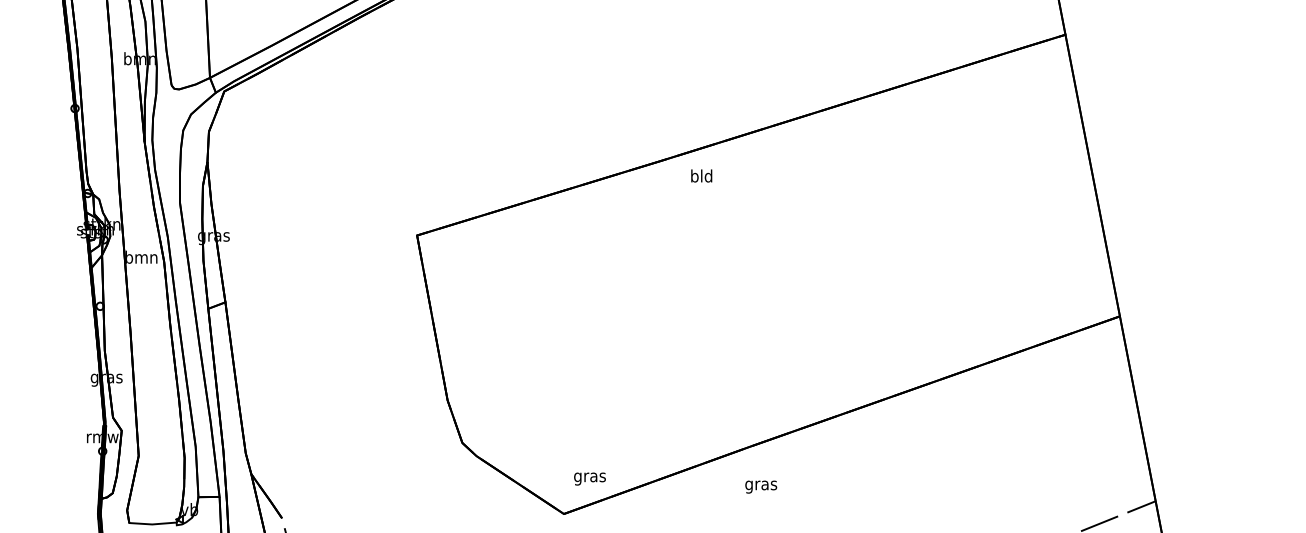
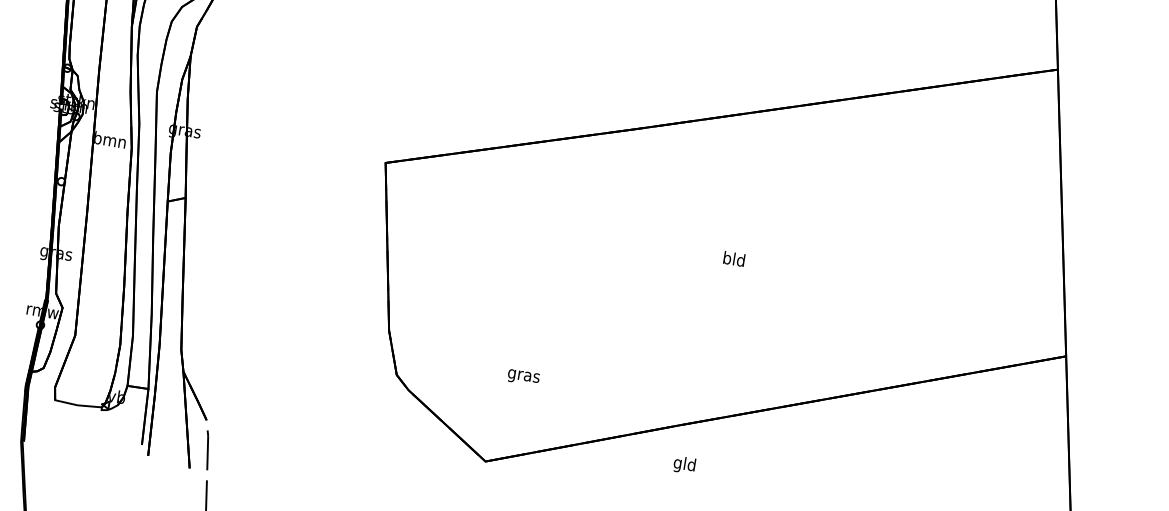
text: (701, 175) -> (734, 258), moved
text: (589, 478) -> (523, 377), moved
text: (761, 485) -> (685, 465), gras -> gld

